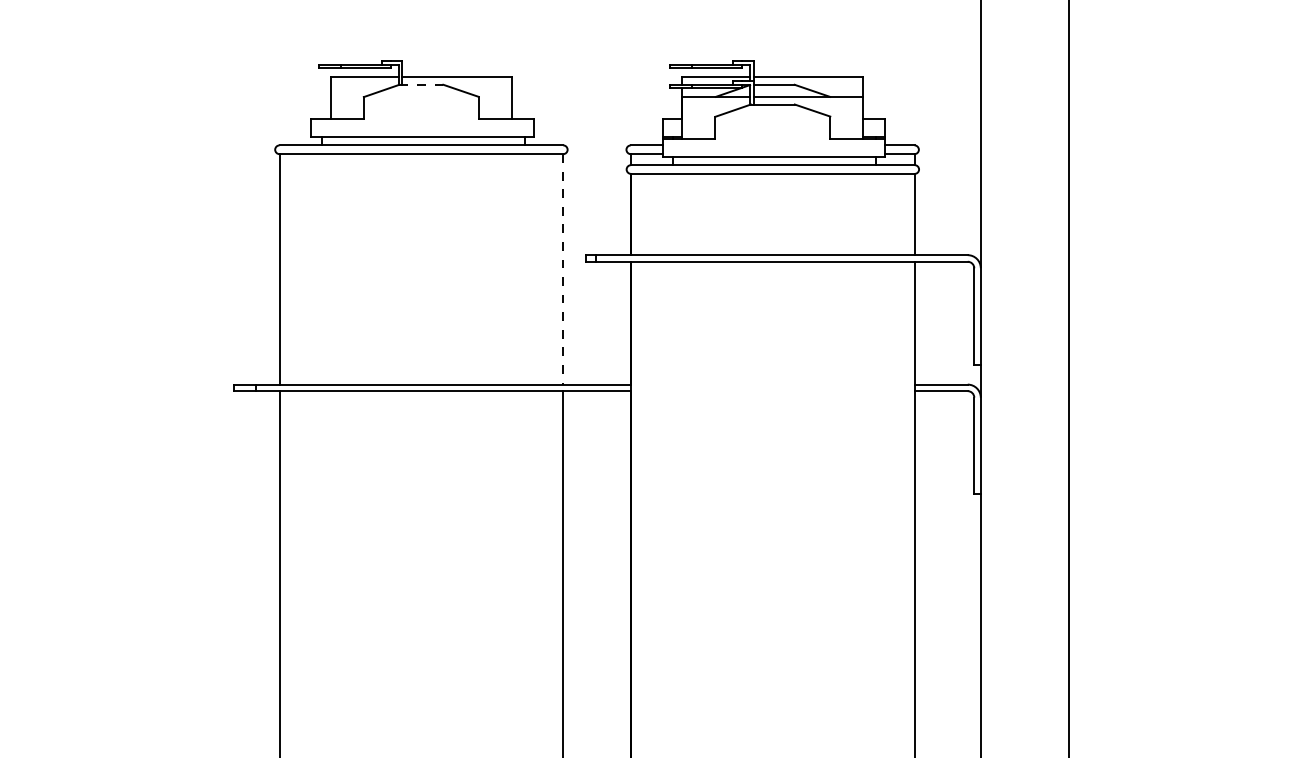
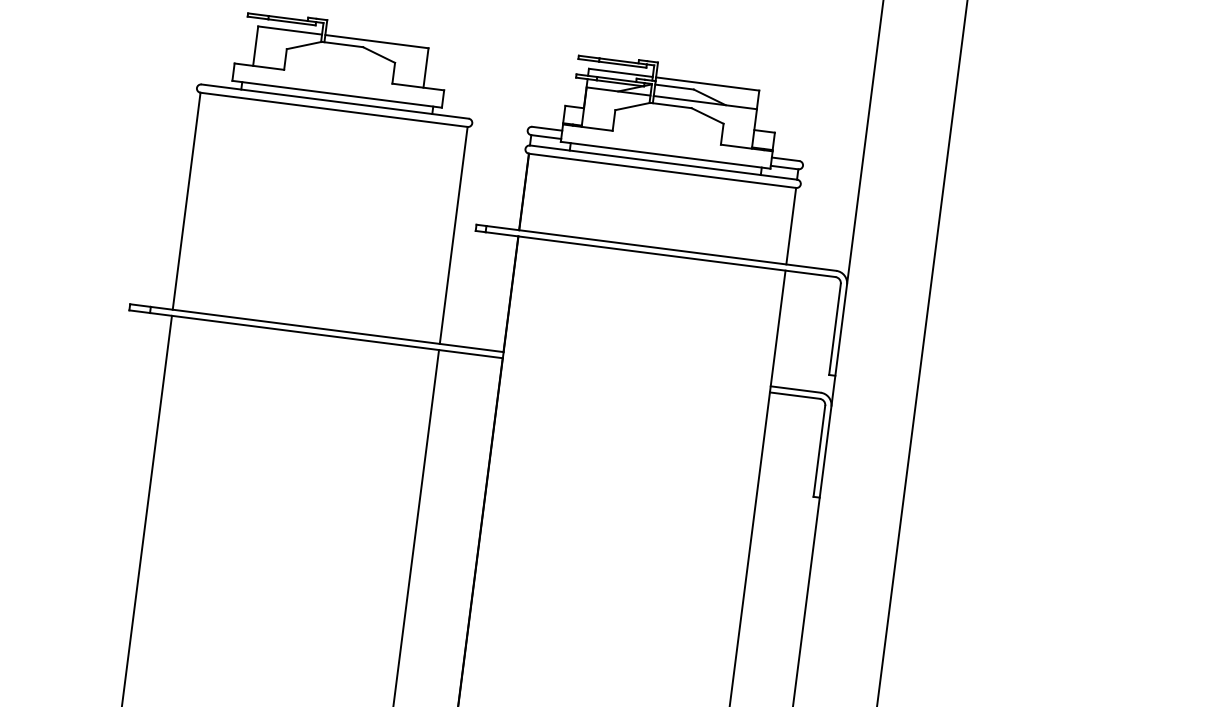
line: (421, 84) -> (342, 44), dashed -> solid
line: (563, 269) -> (453, 235), dashed -> solid

